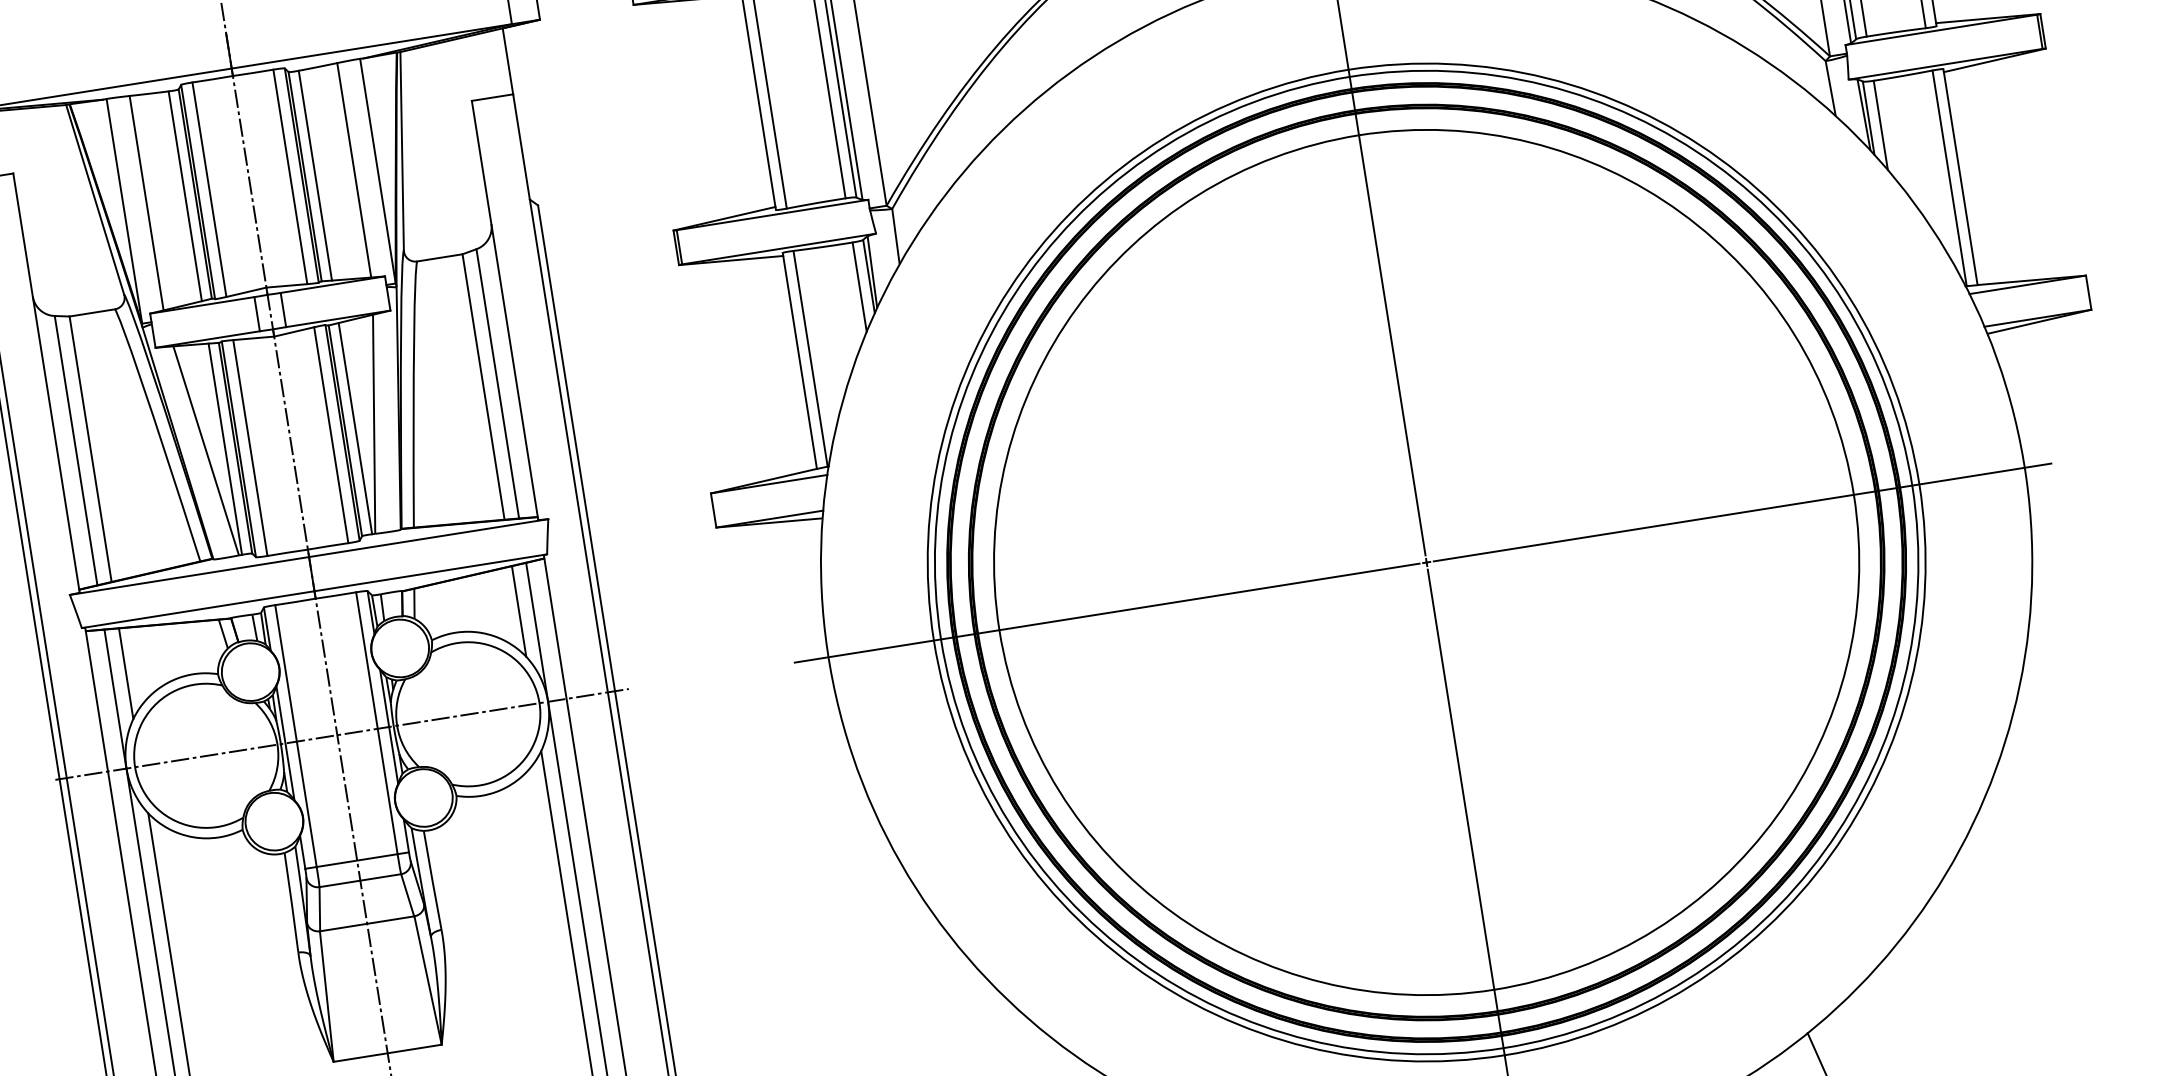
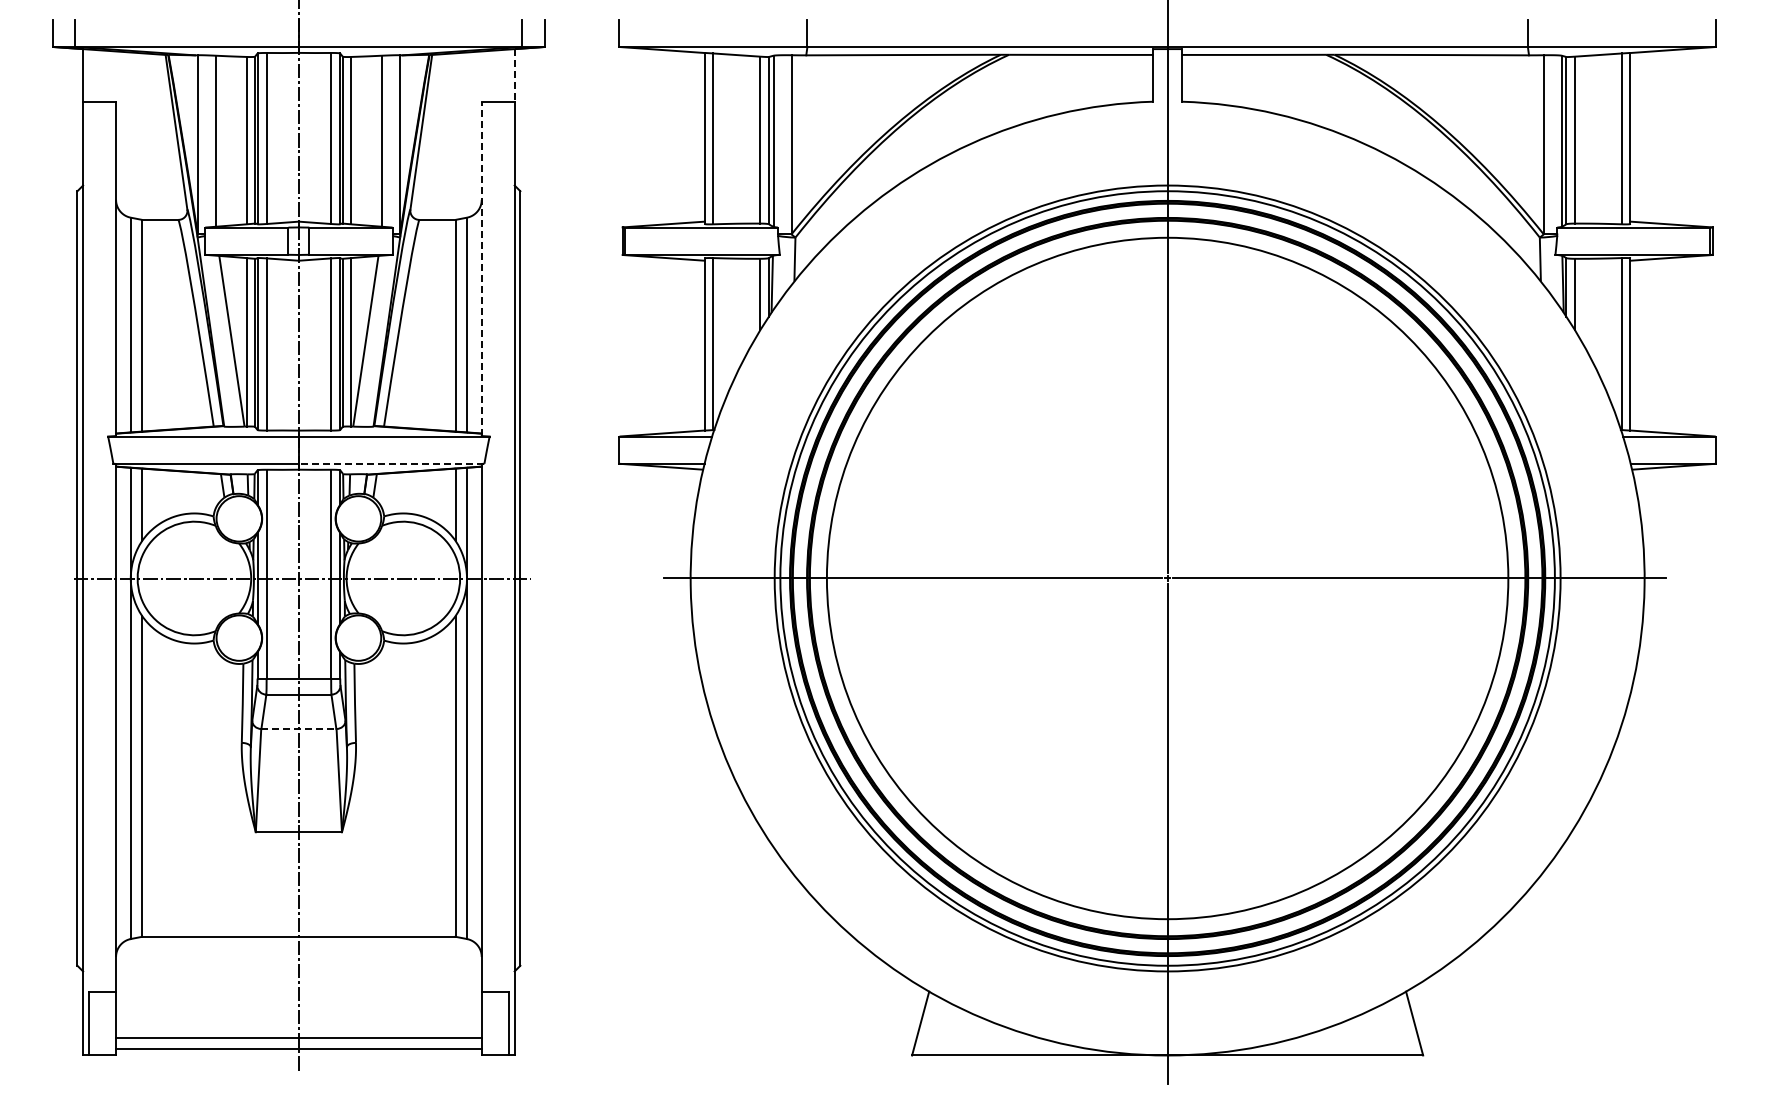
line: (507, 61) -> (514, 75), solid -> dashed
line: (504, 310) -> (481, 268), solid -> dashed
line: (430, 572) -> (391, 463), solid -> dashed
line: (368, 924) -> (299, 729), solid -> dashed

